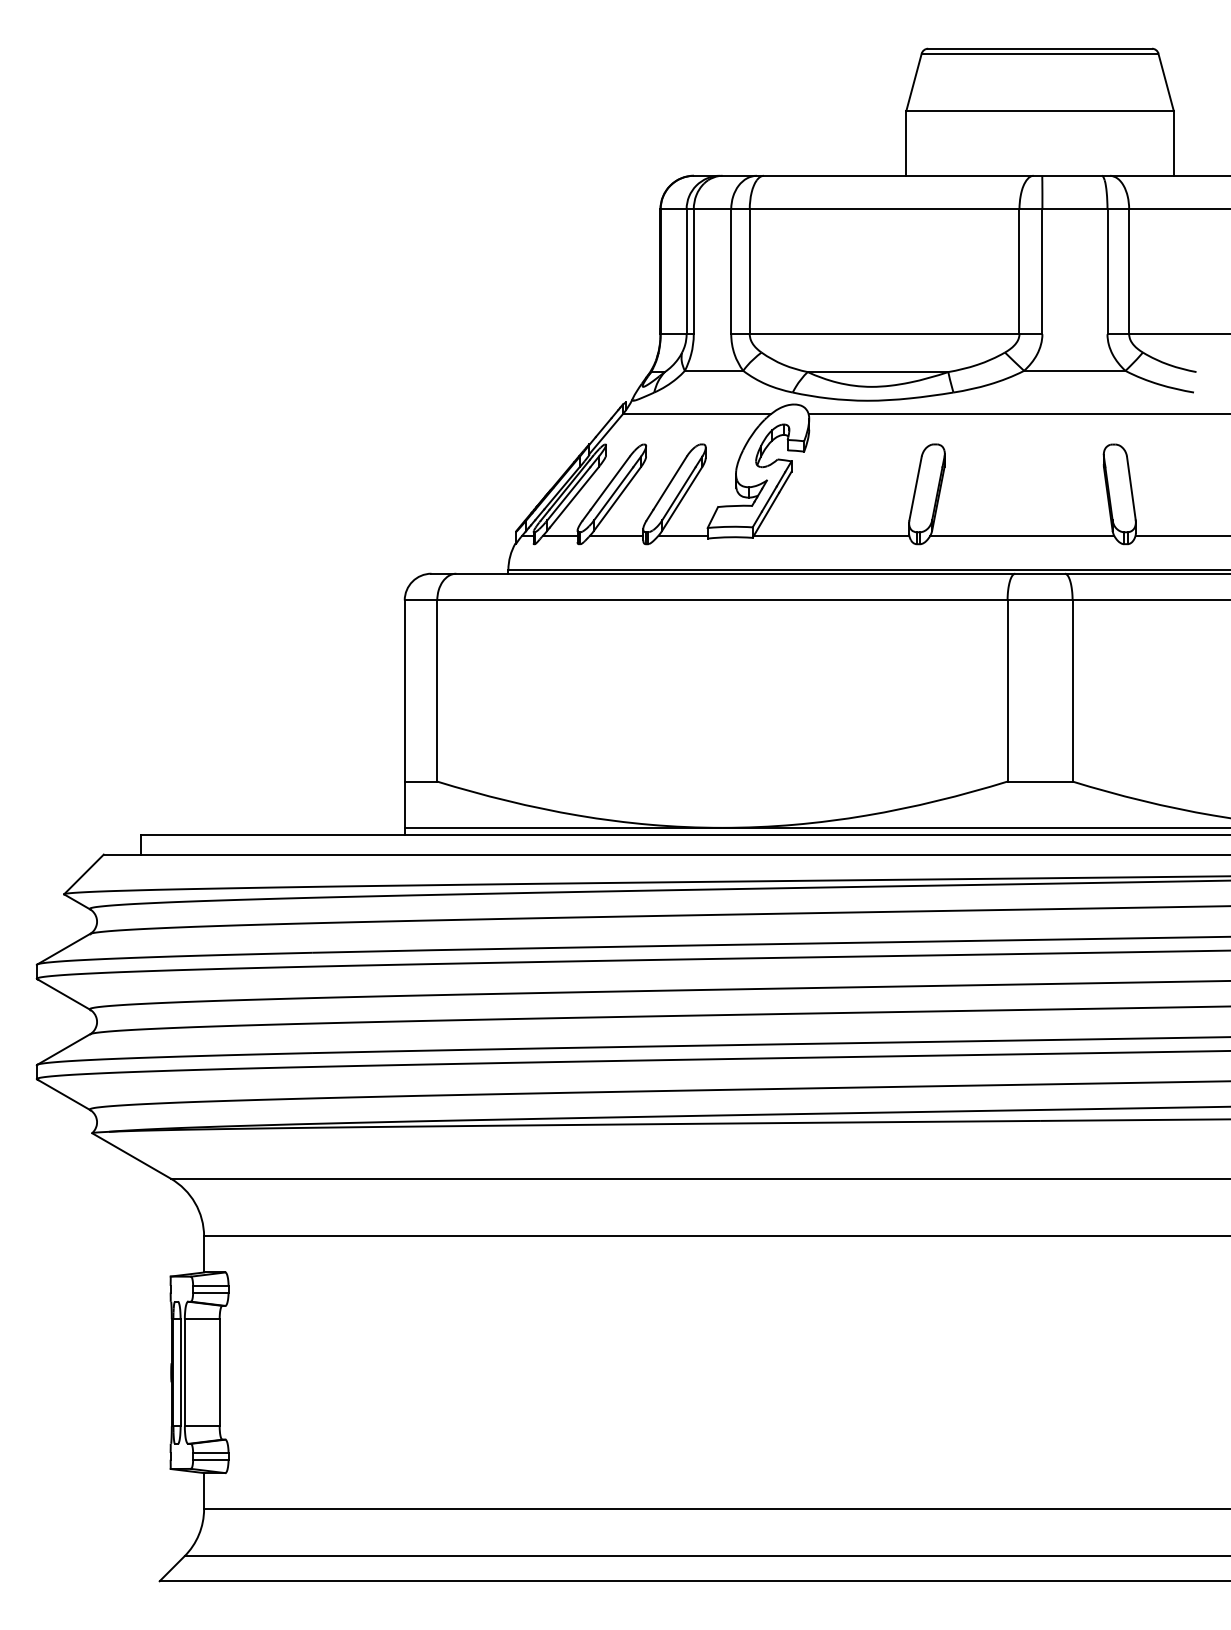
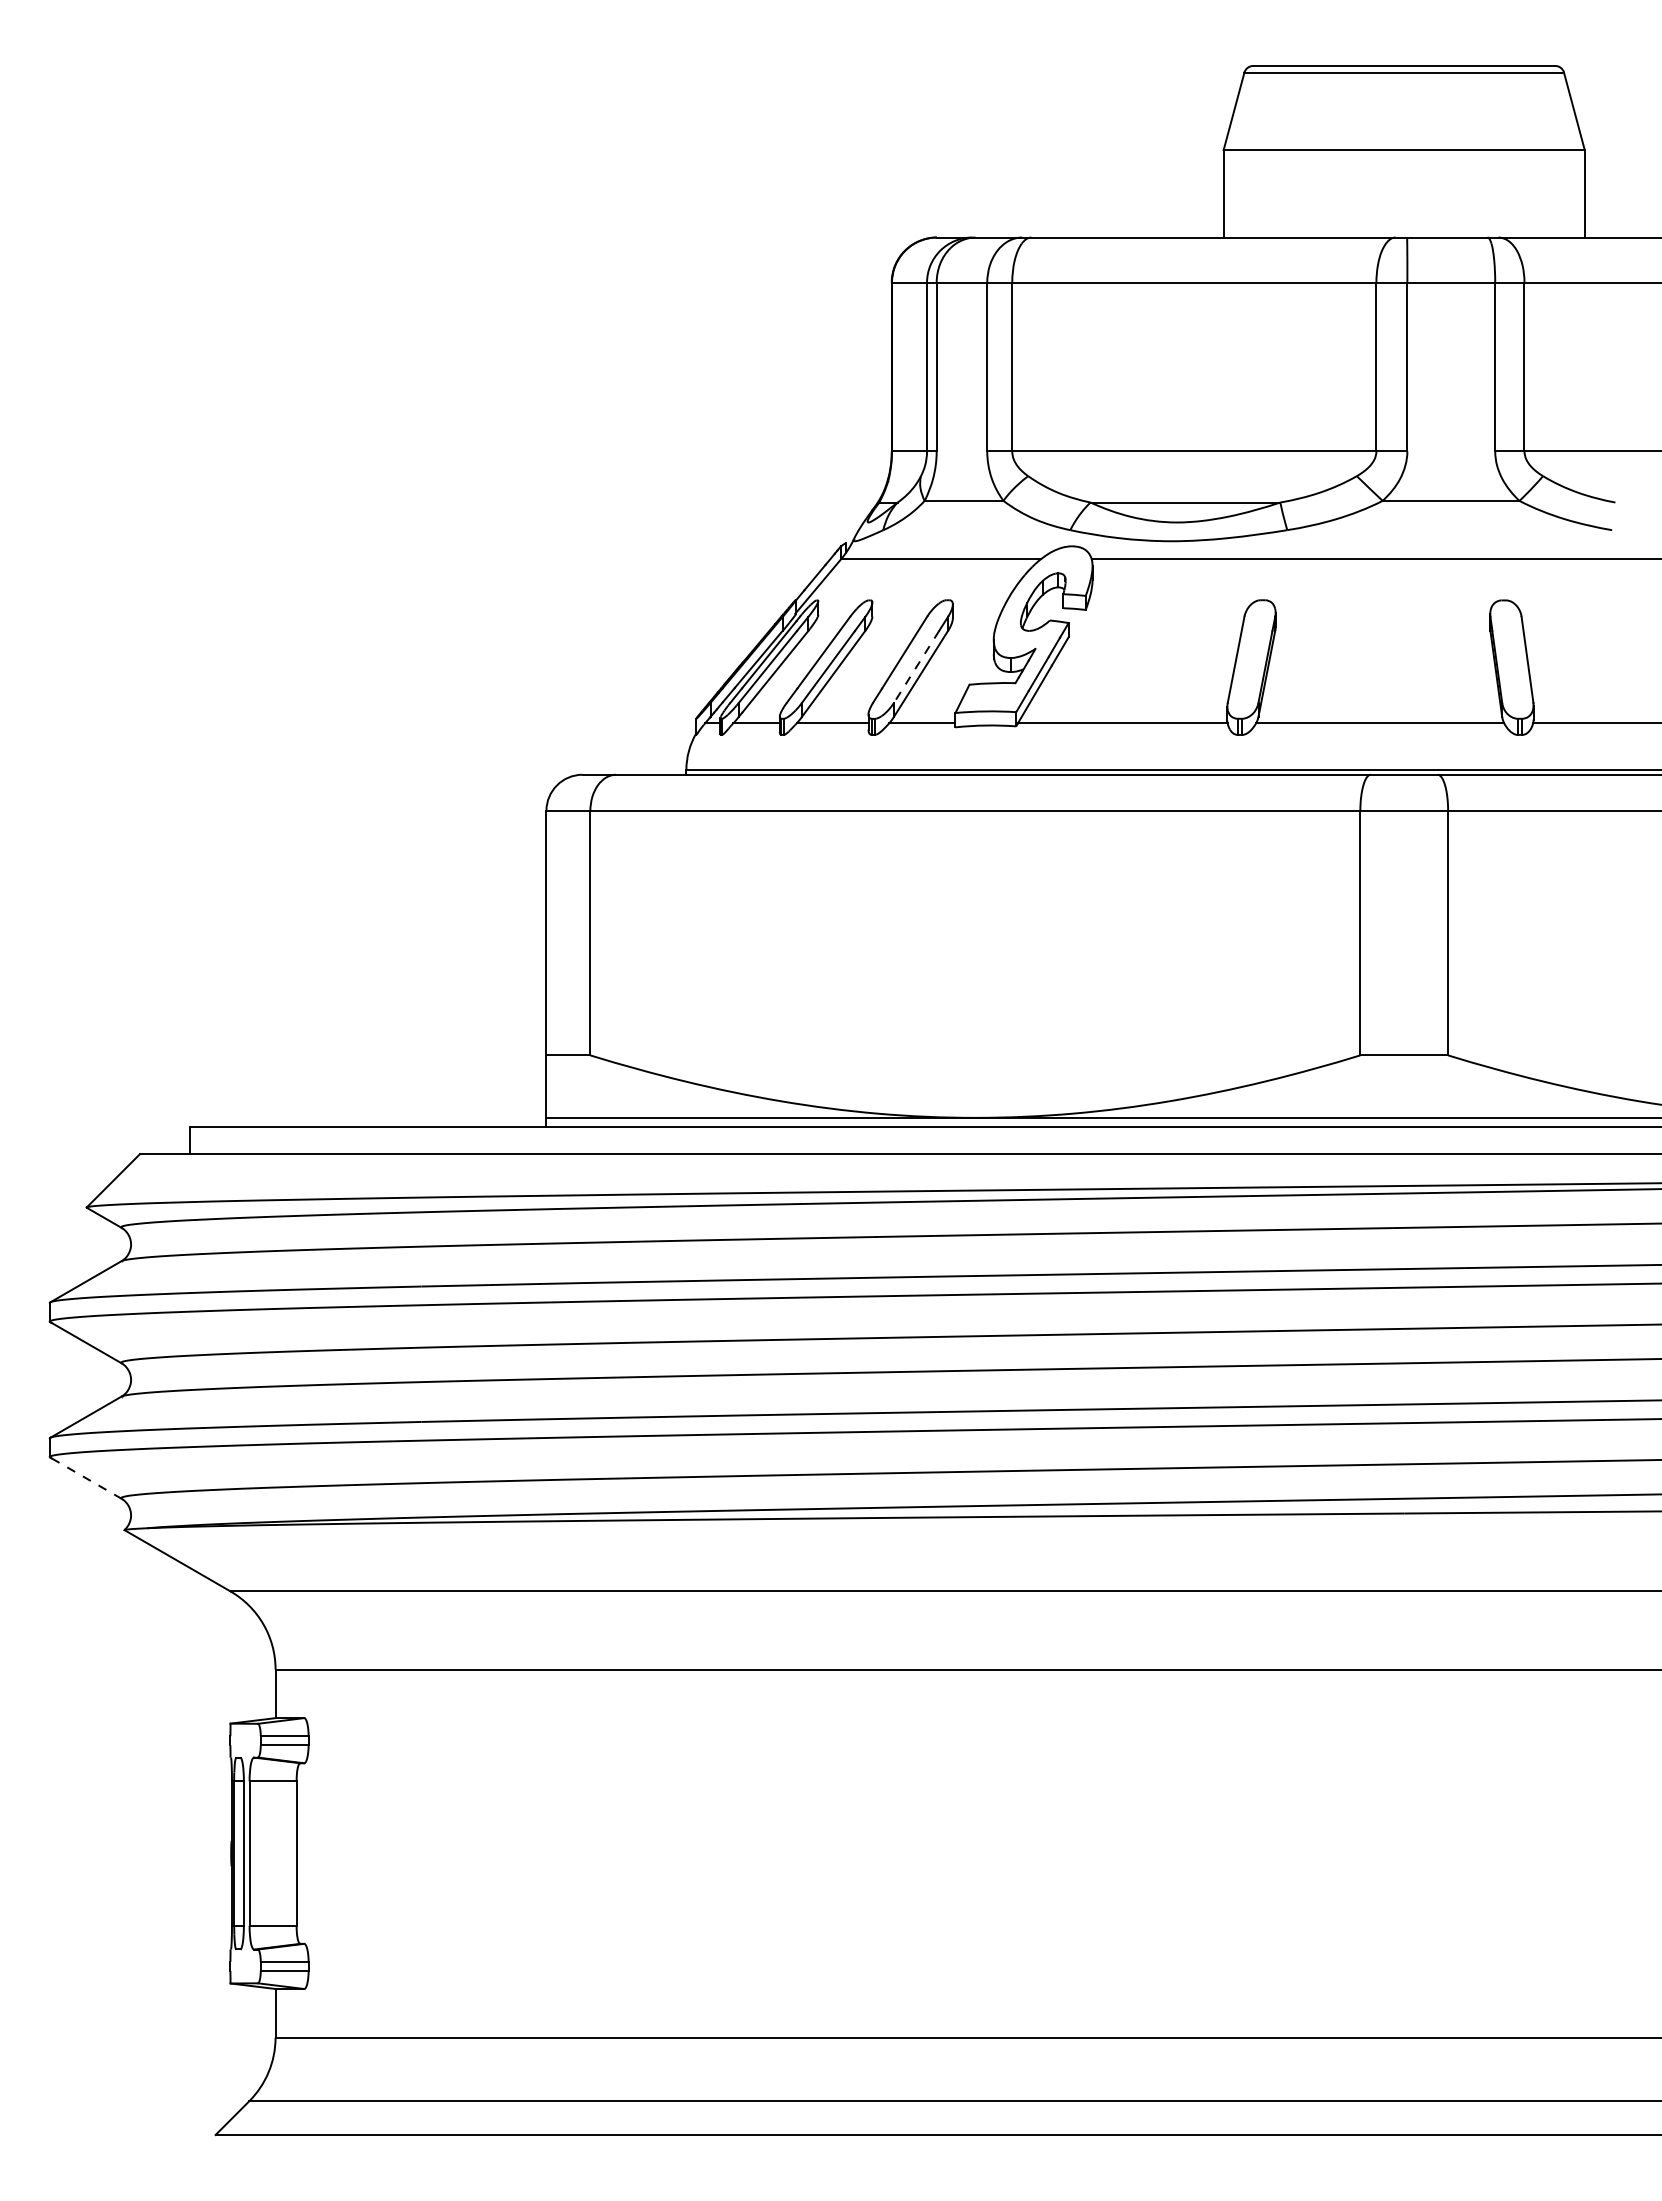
line: (678, 493) -> (916, 666), solid -> dashed
line: (64, 1094) -> (87, 1478), solid -> dashed

